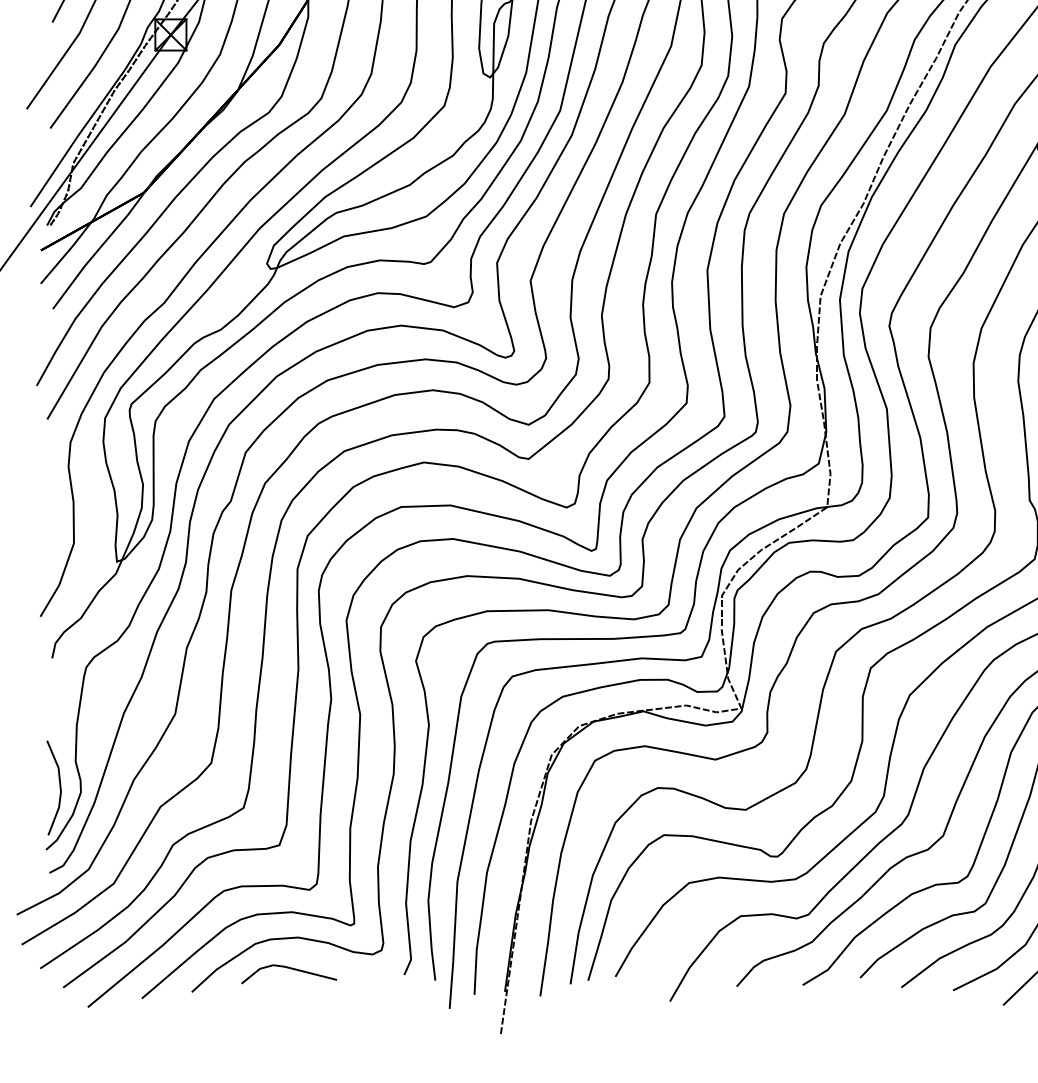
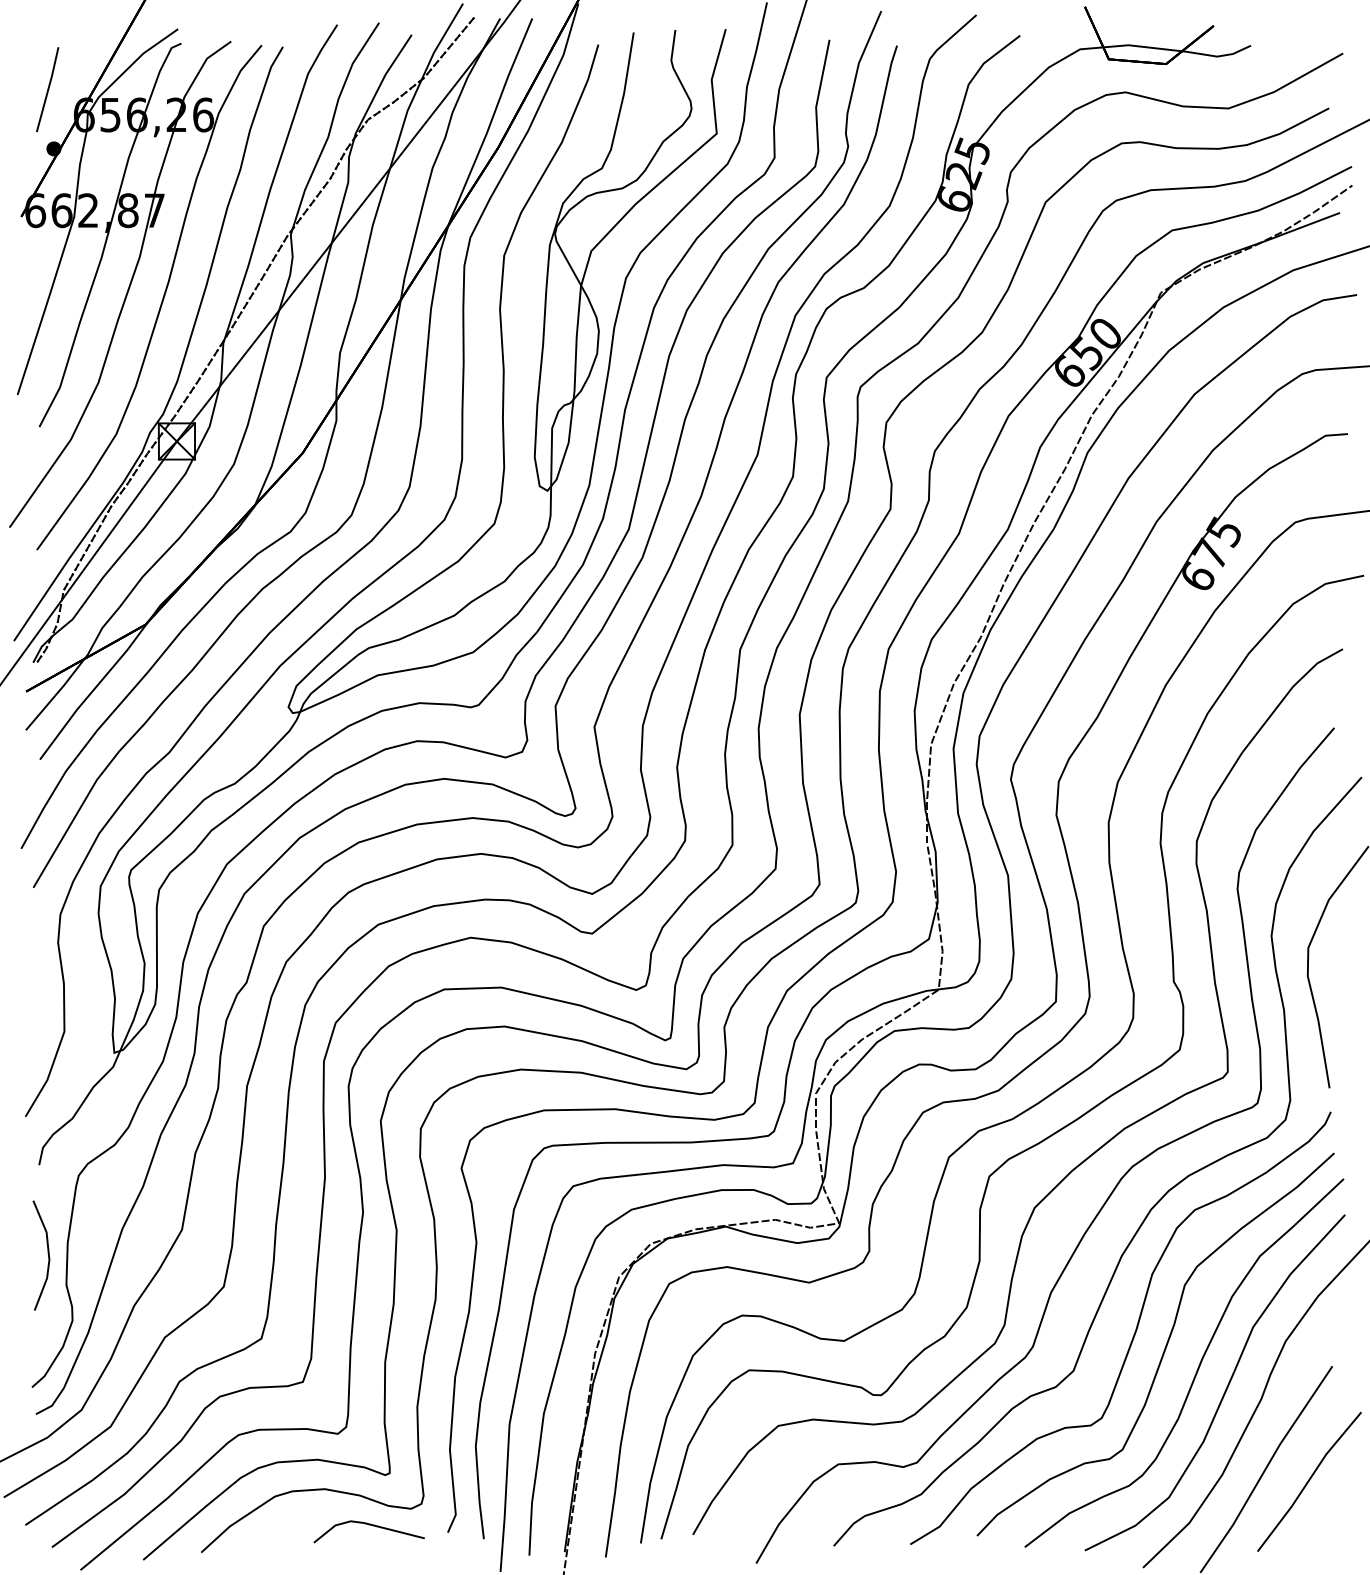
line: (59, 786) -> (47, 1253), moved
line: (288, 968) -> (368, 1525), moved

